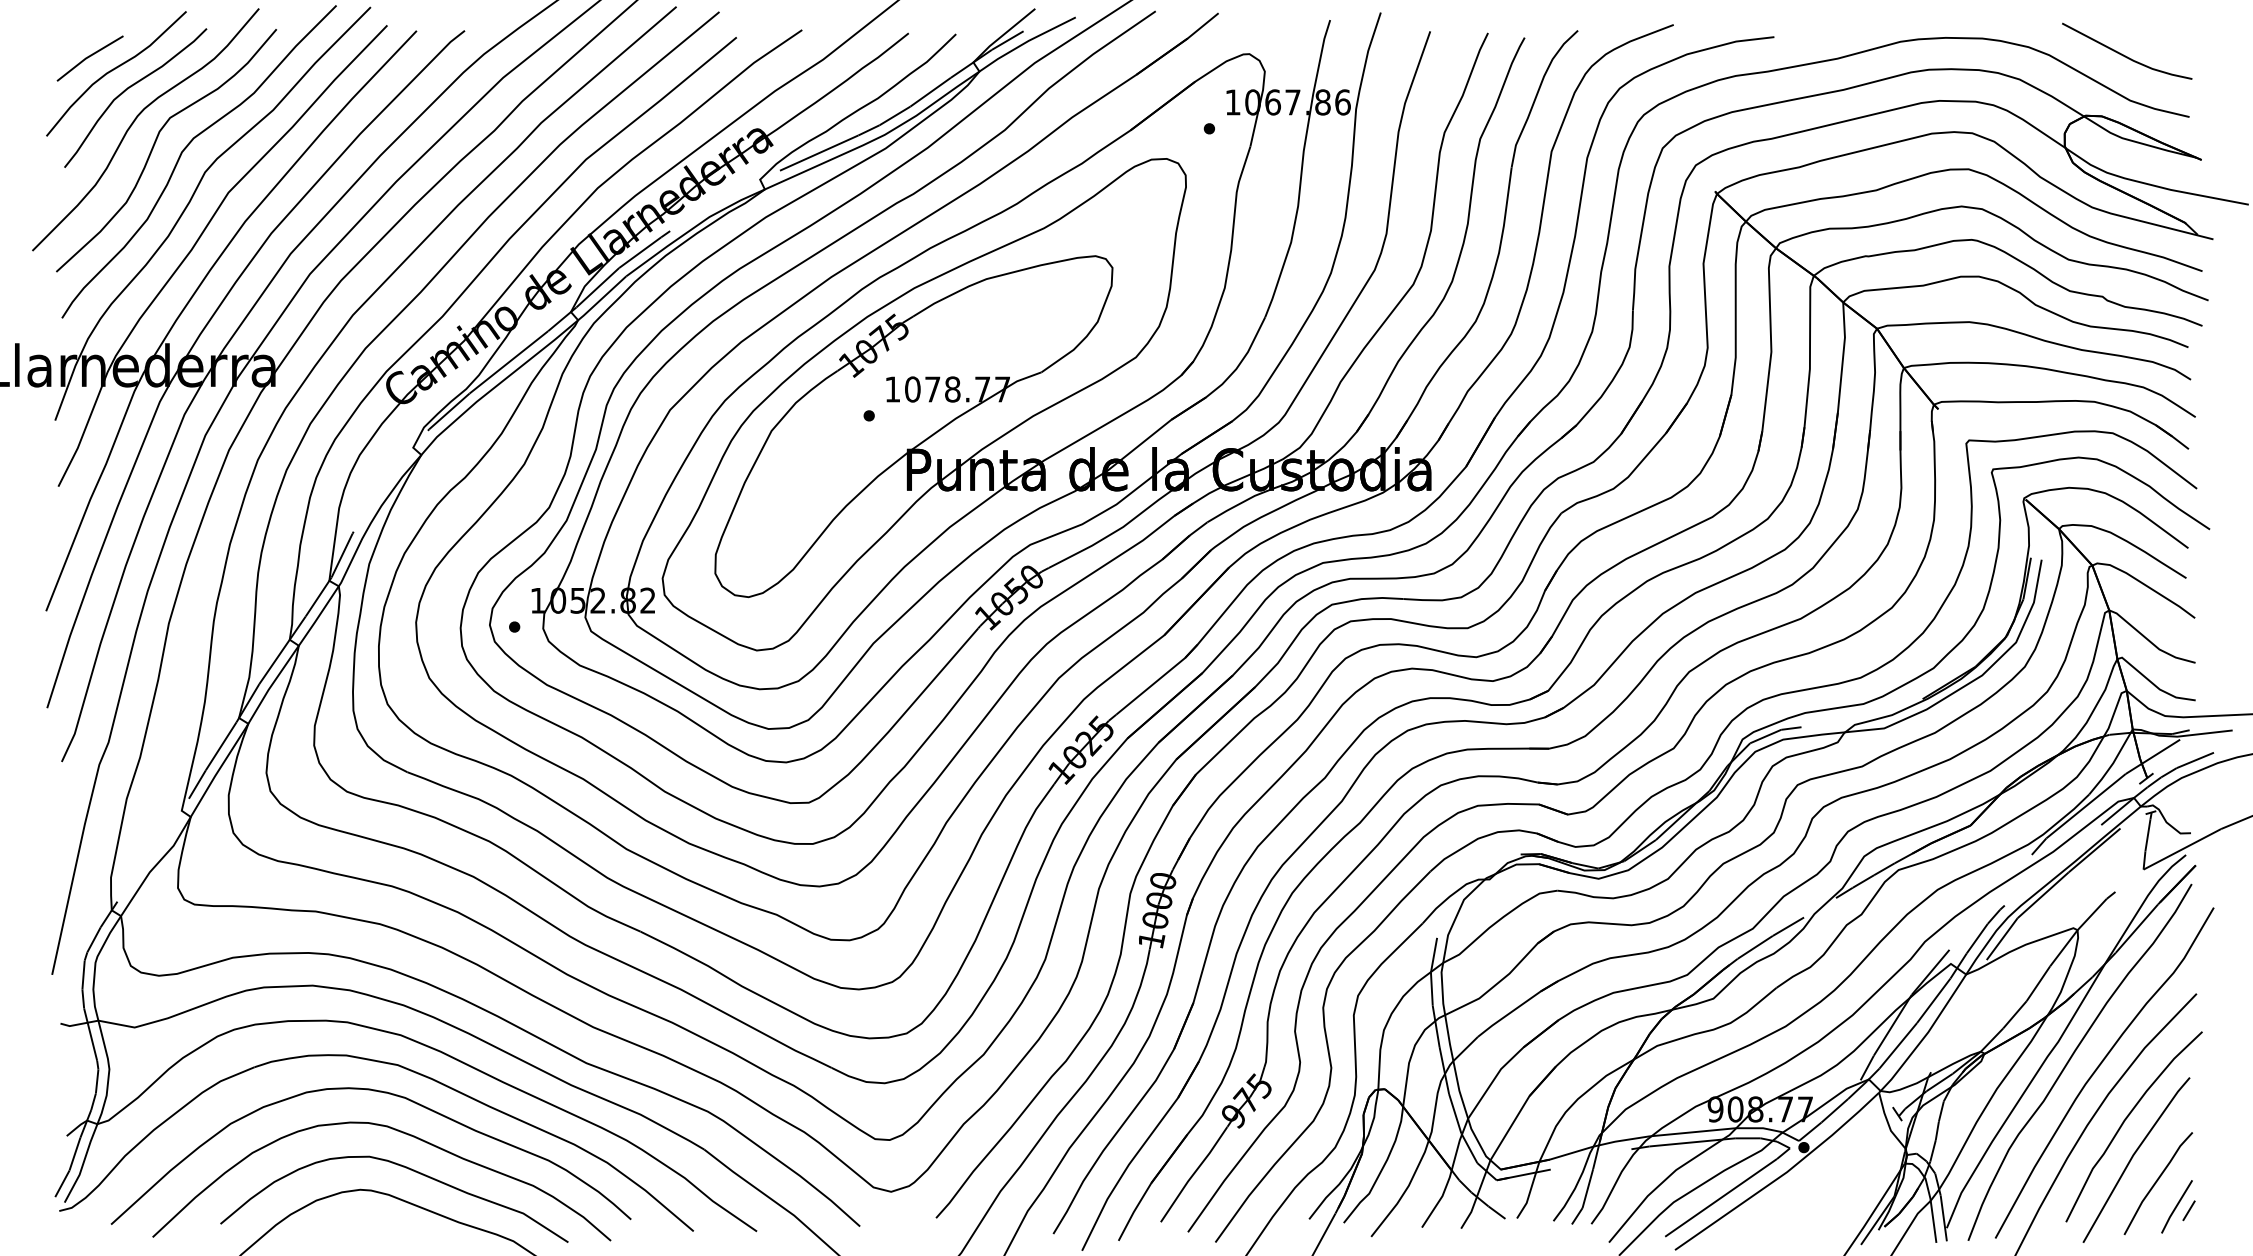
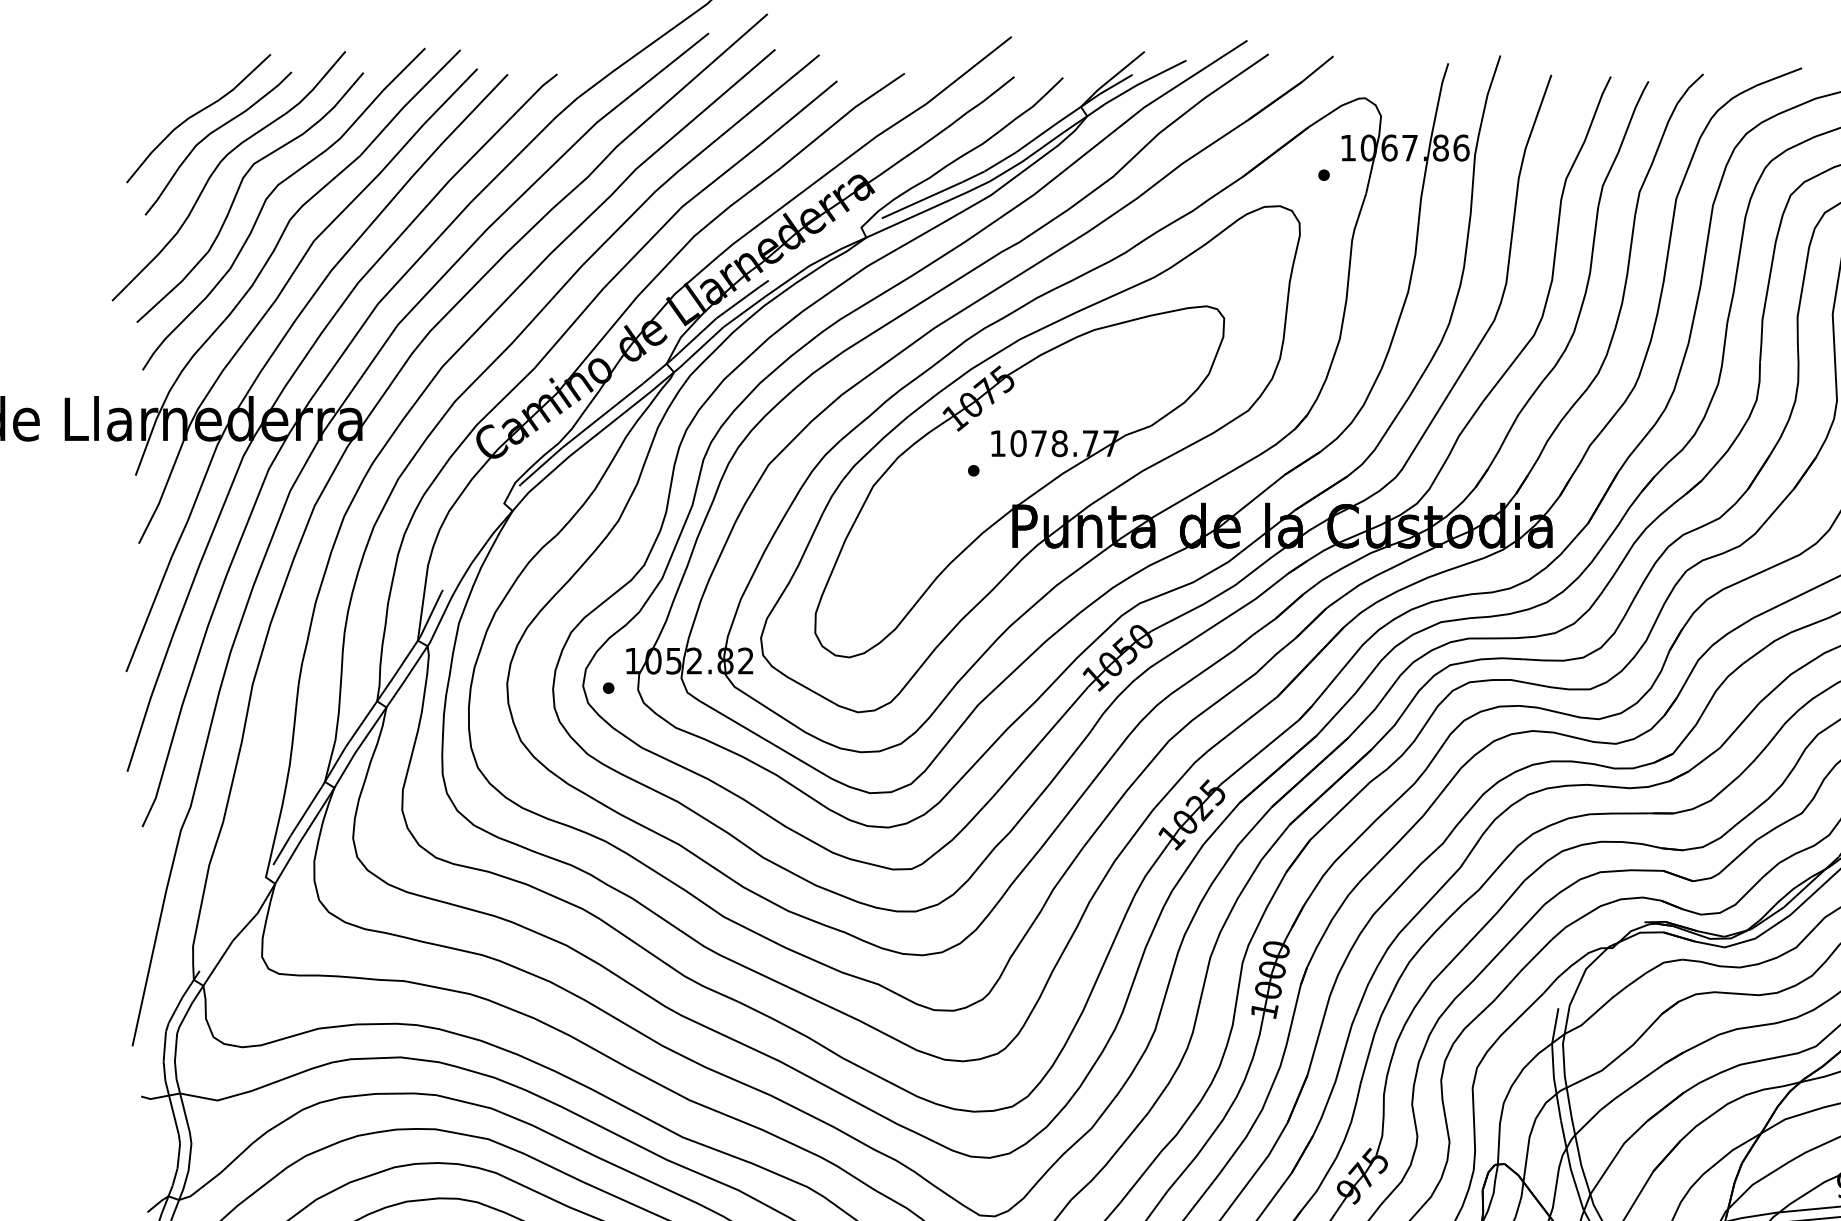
line: (89, 57) -> (170, 101), removed

